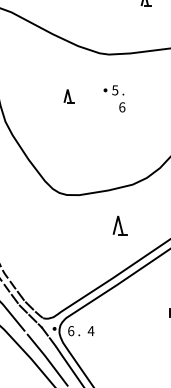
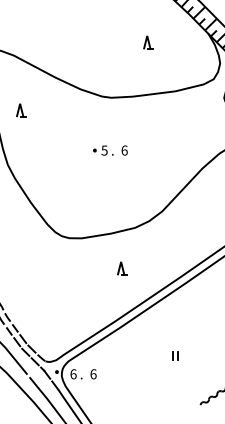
part: (114, 90) -> (103, 150), moved
part: (69, 96) -> (21, 110), moved
part: (120, 225) -> (122, 268), size x0.71
text: (91, 331) -> (93, 374), 4 -> 6

